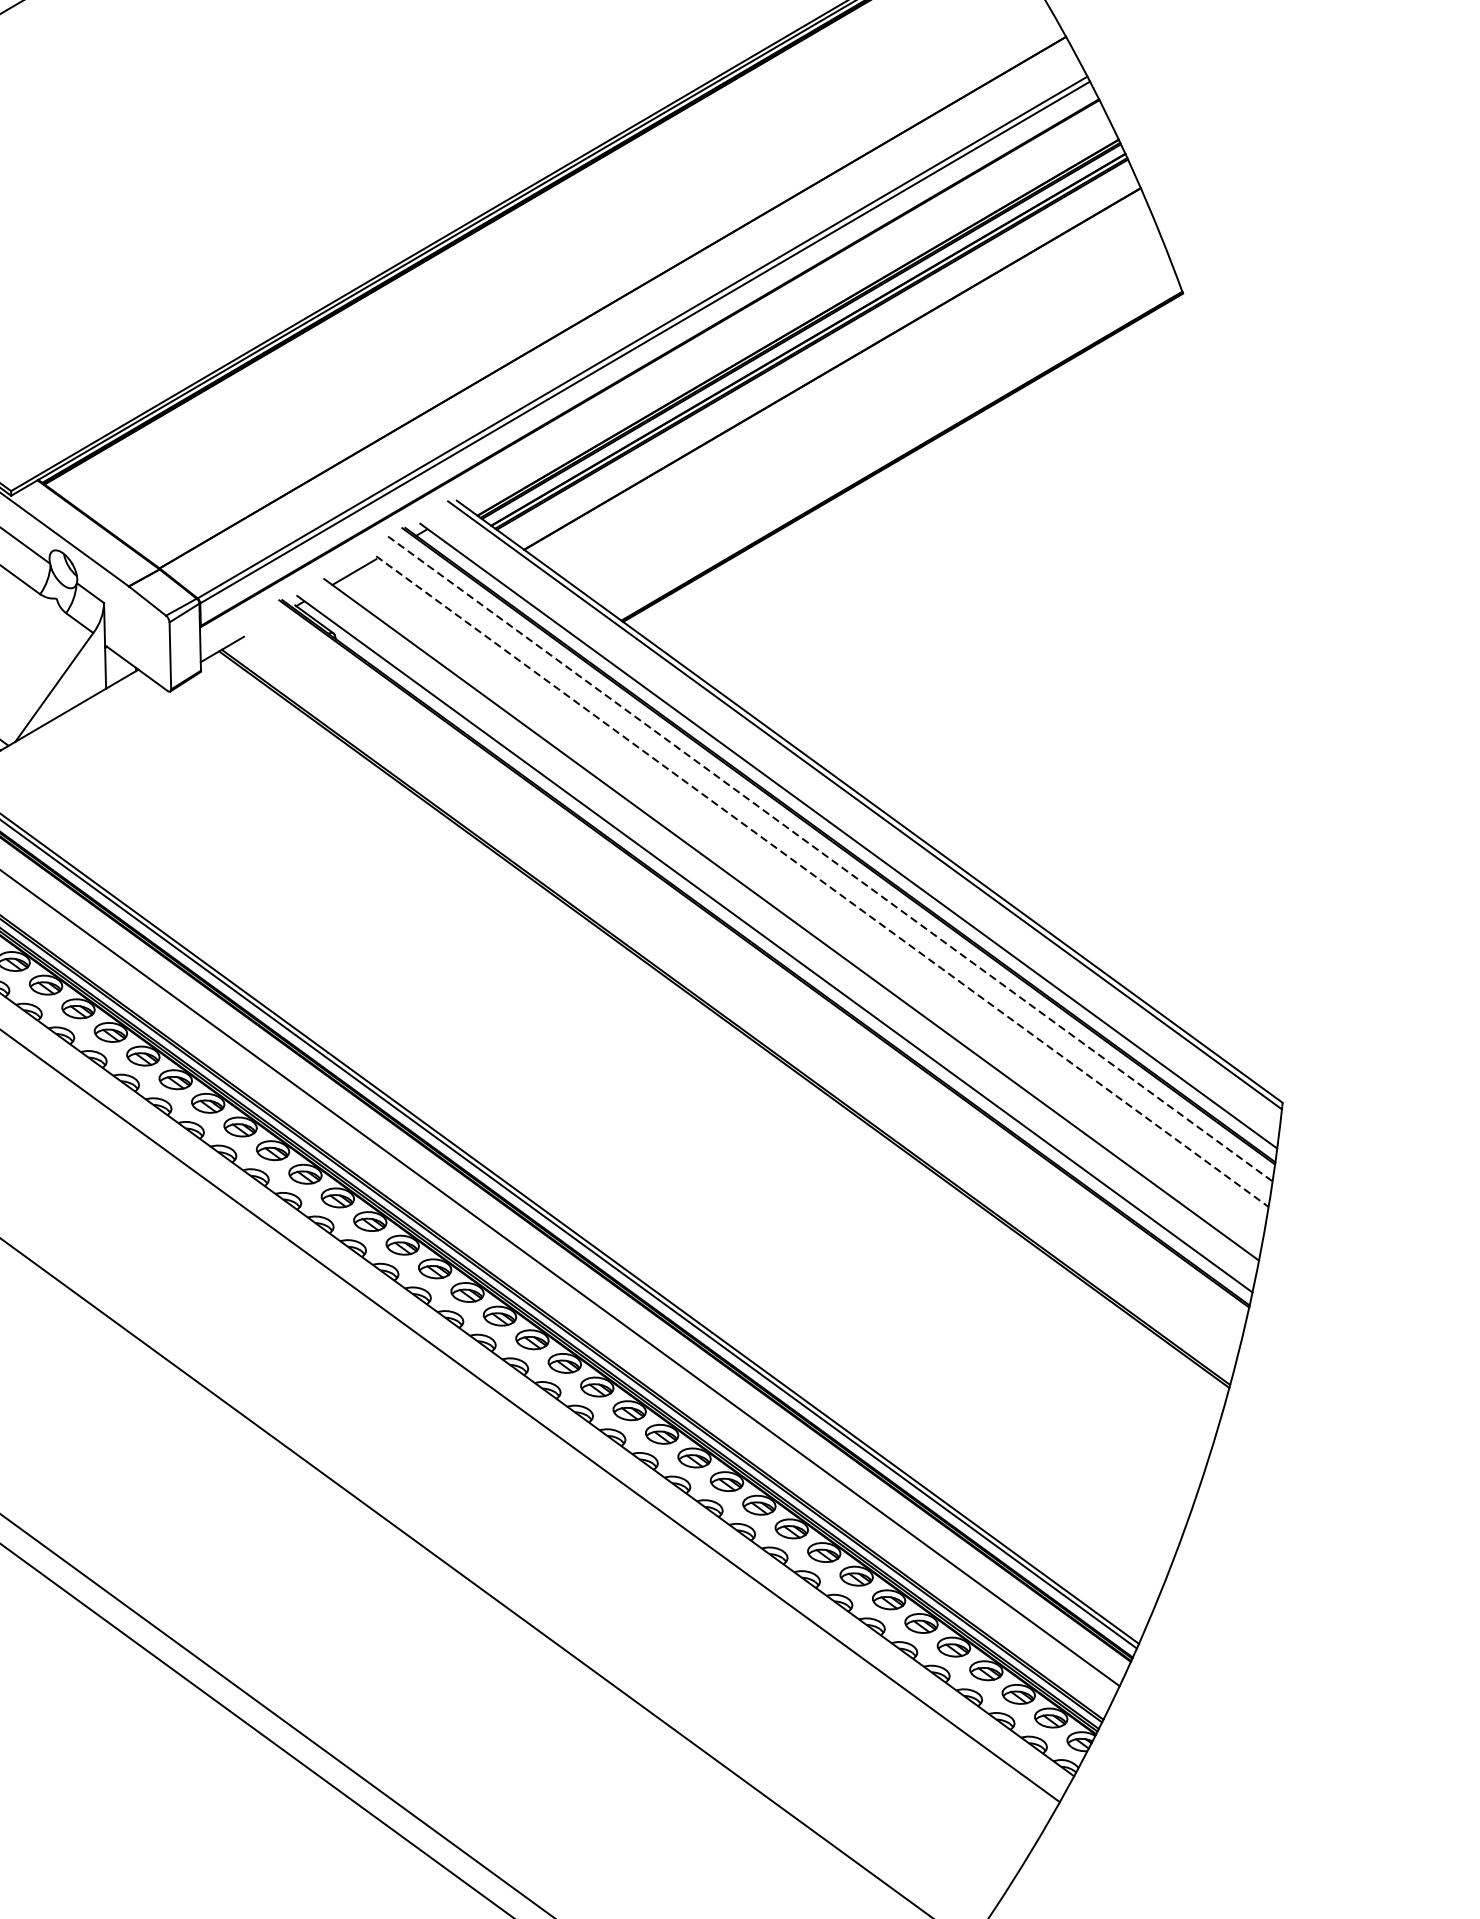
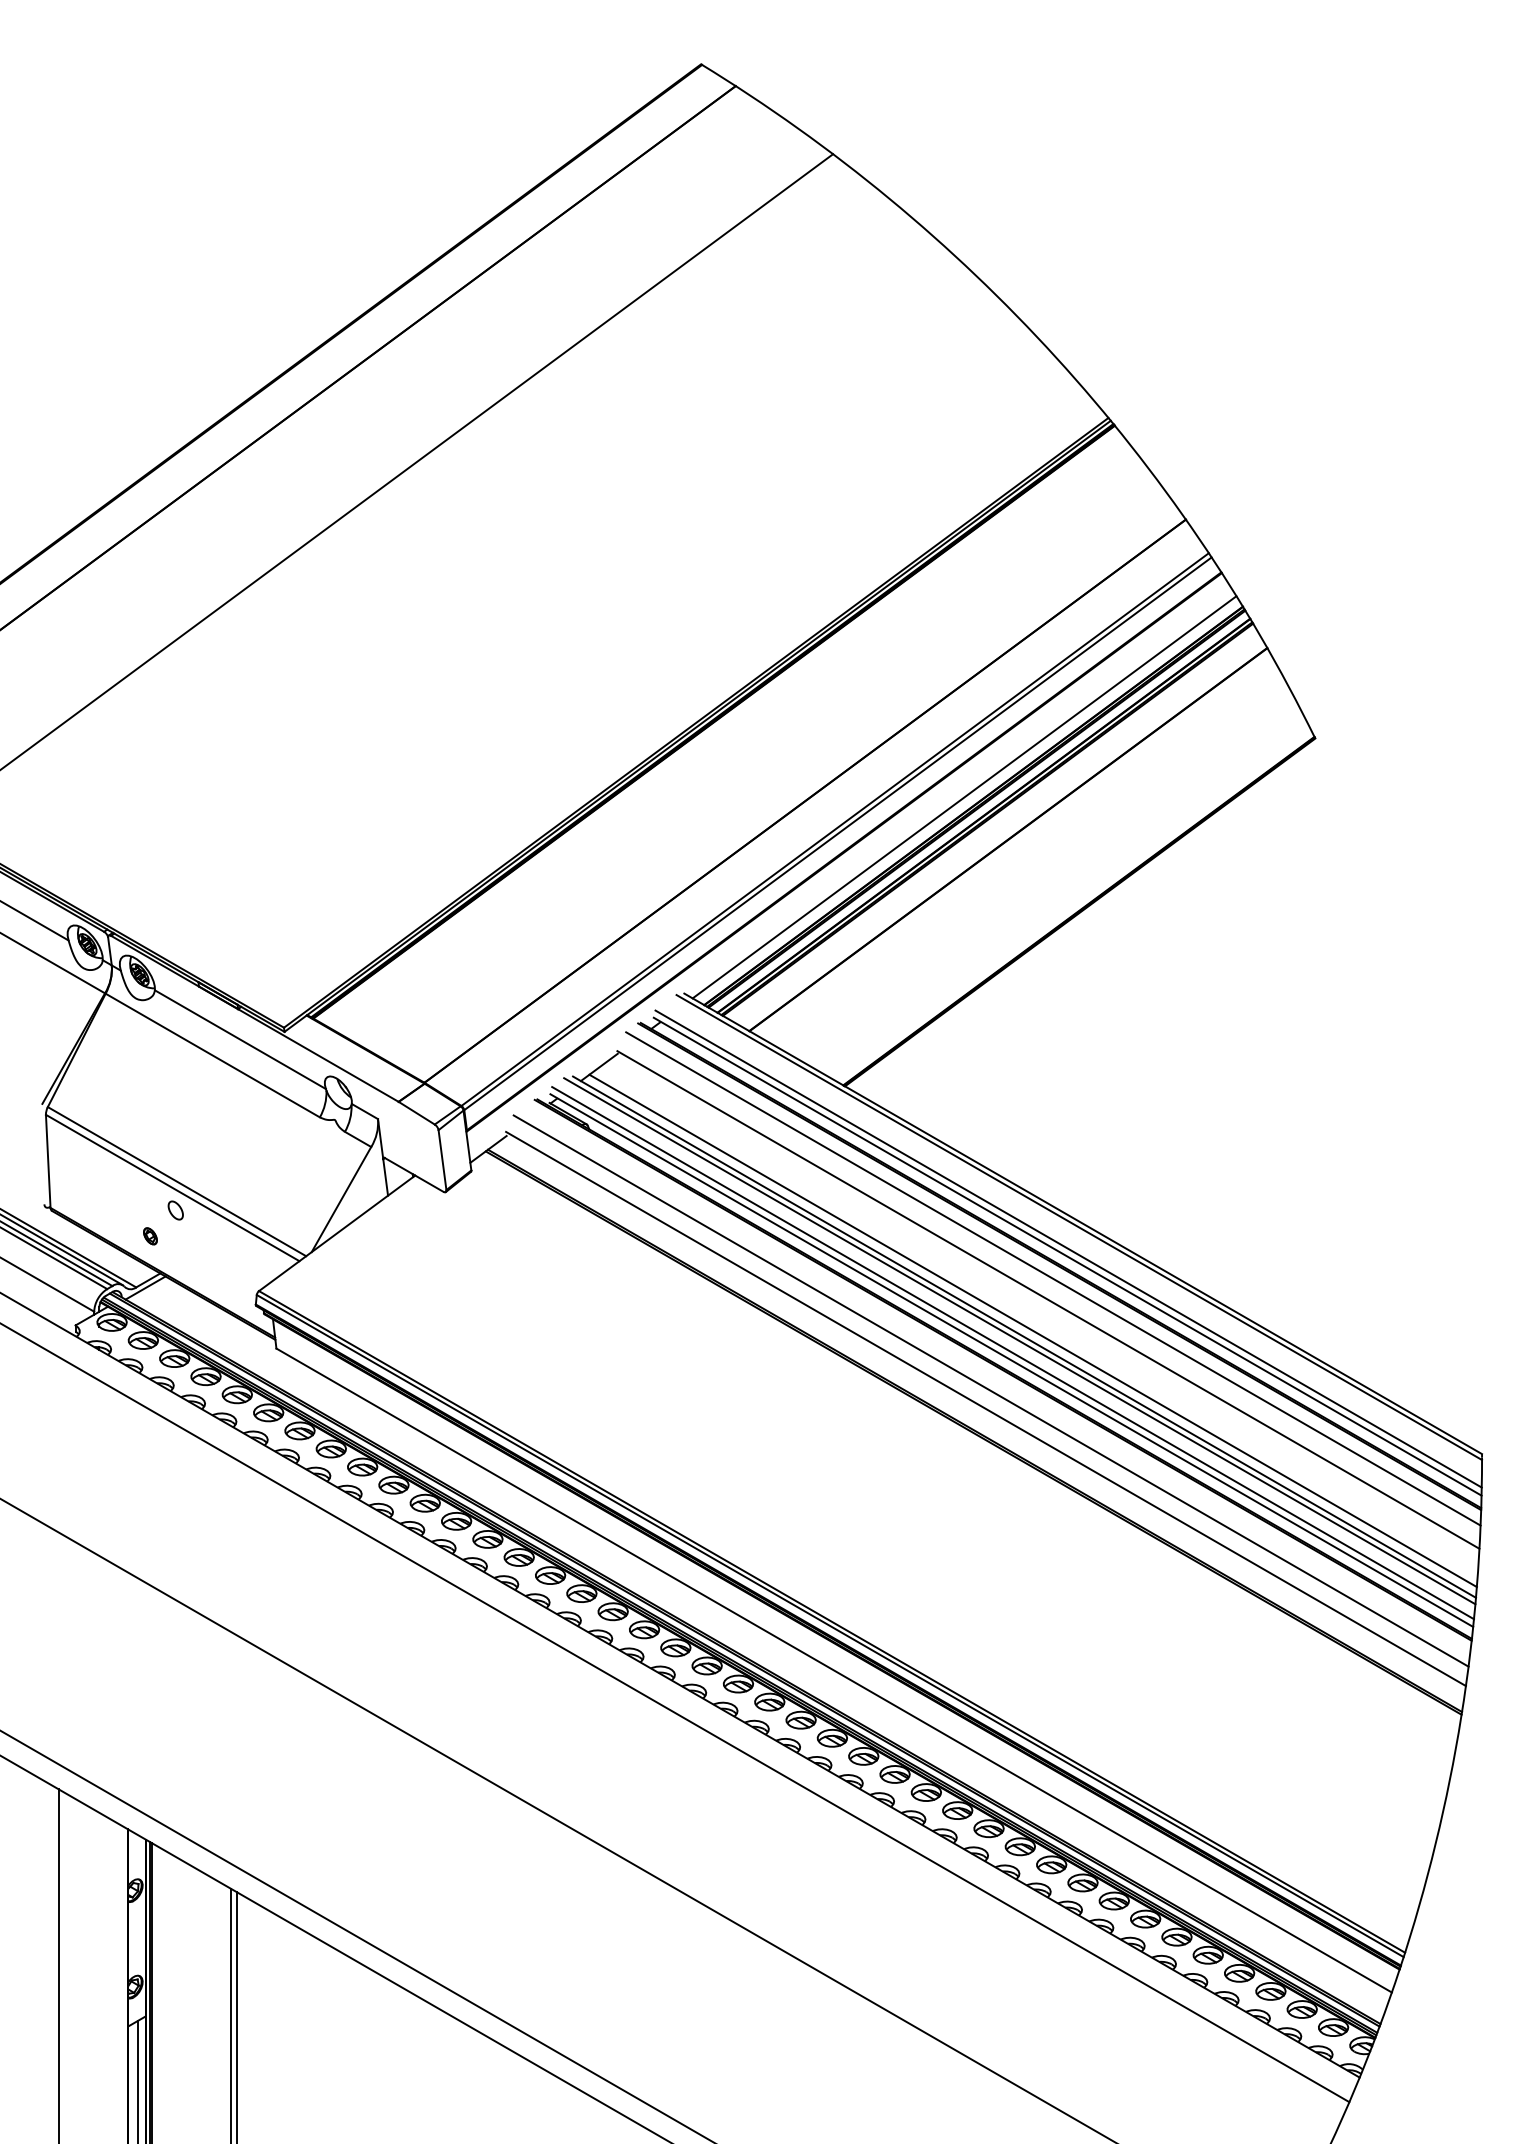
line: (789, 317) -> (964, 797), added
line: (850, 827) -> (1068, 1248), added
line: (830, 859) -> (1053, 1279), dashed -> solid
line: (822, 881) -> (1048, 1299), dashed -> solid
line: (801, 913) -> (1032, 1330), added
line: (785, 924) -> (1019, 1341), added
line: (777, 936) -> (1013, 1353), added
line: (747, 974) -> (990, 1390), added
line: (740, 993) -> (985, 1408), added

